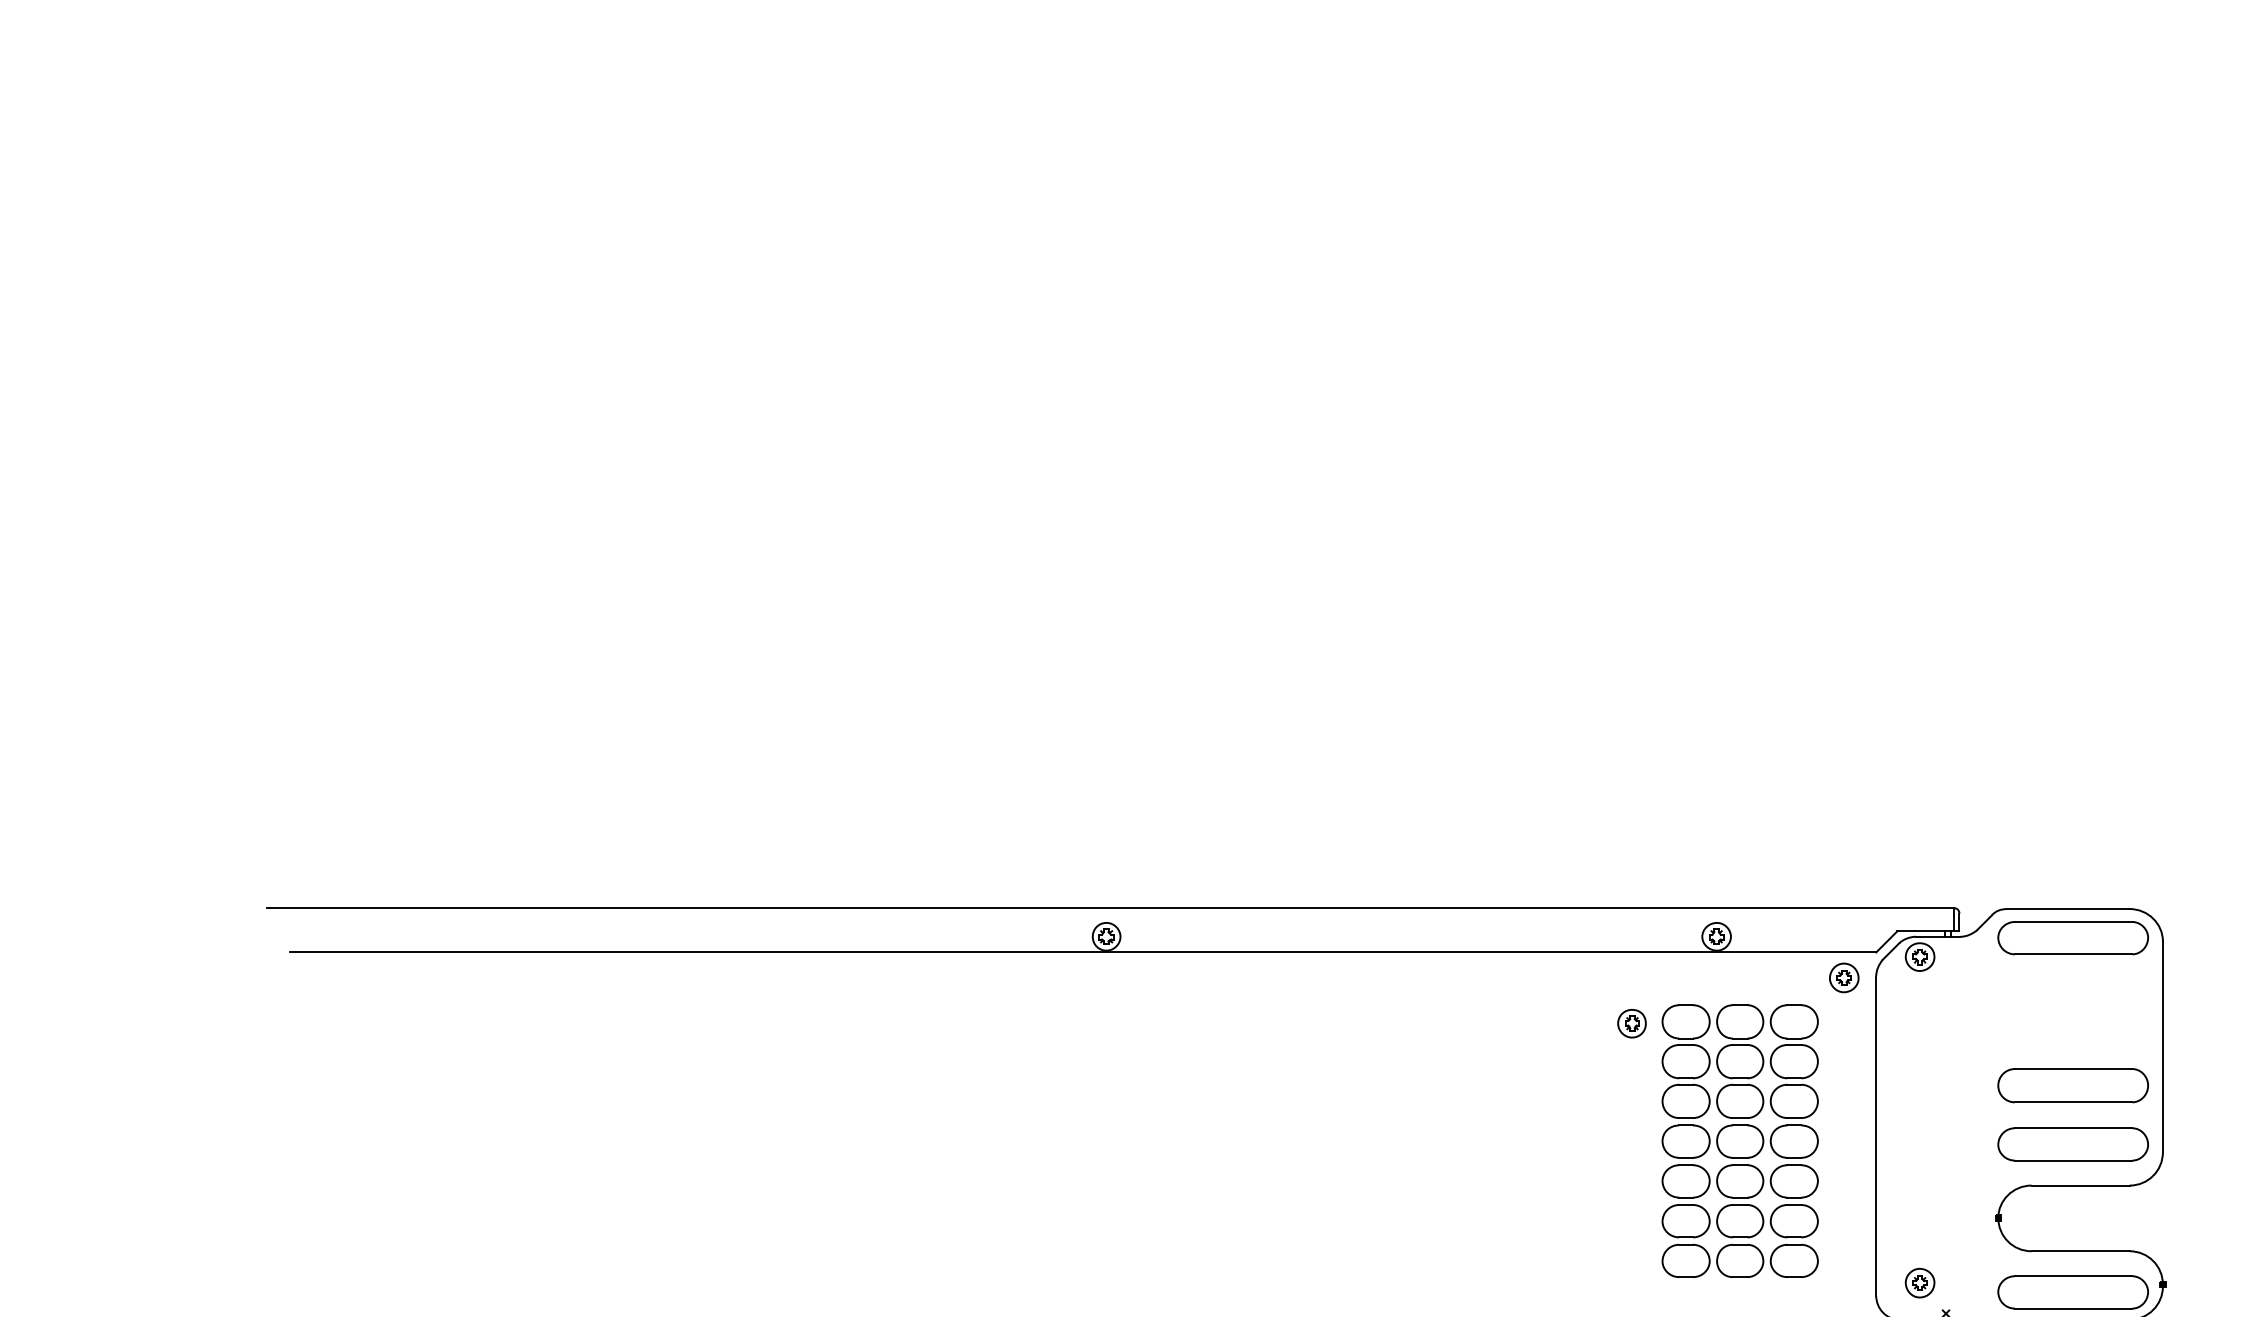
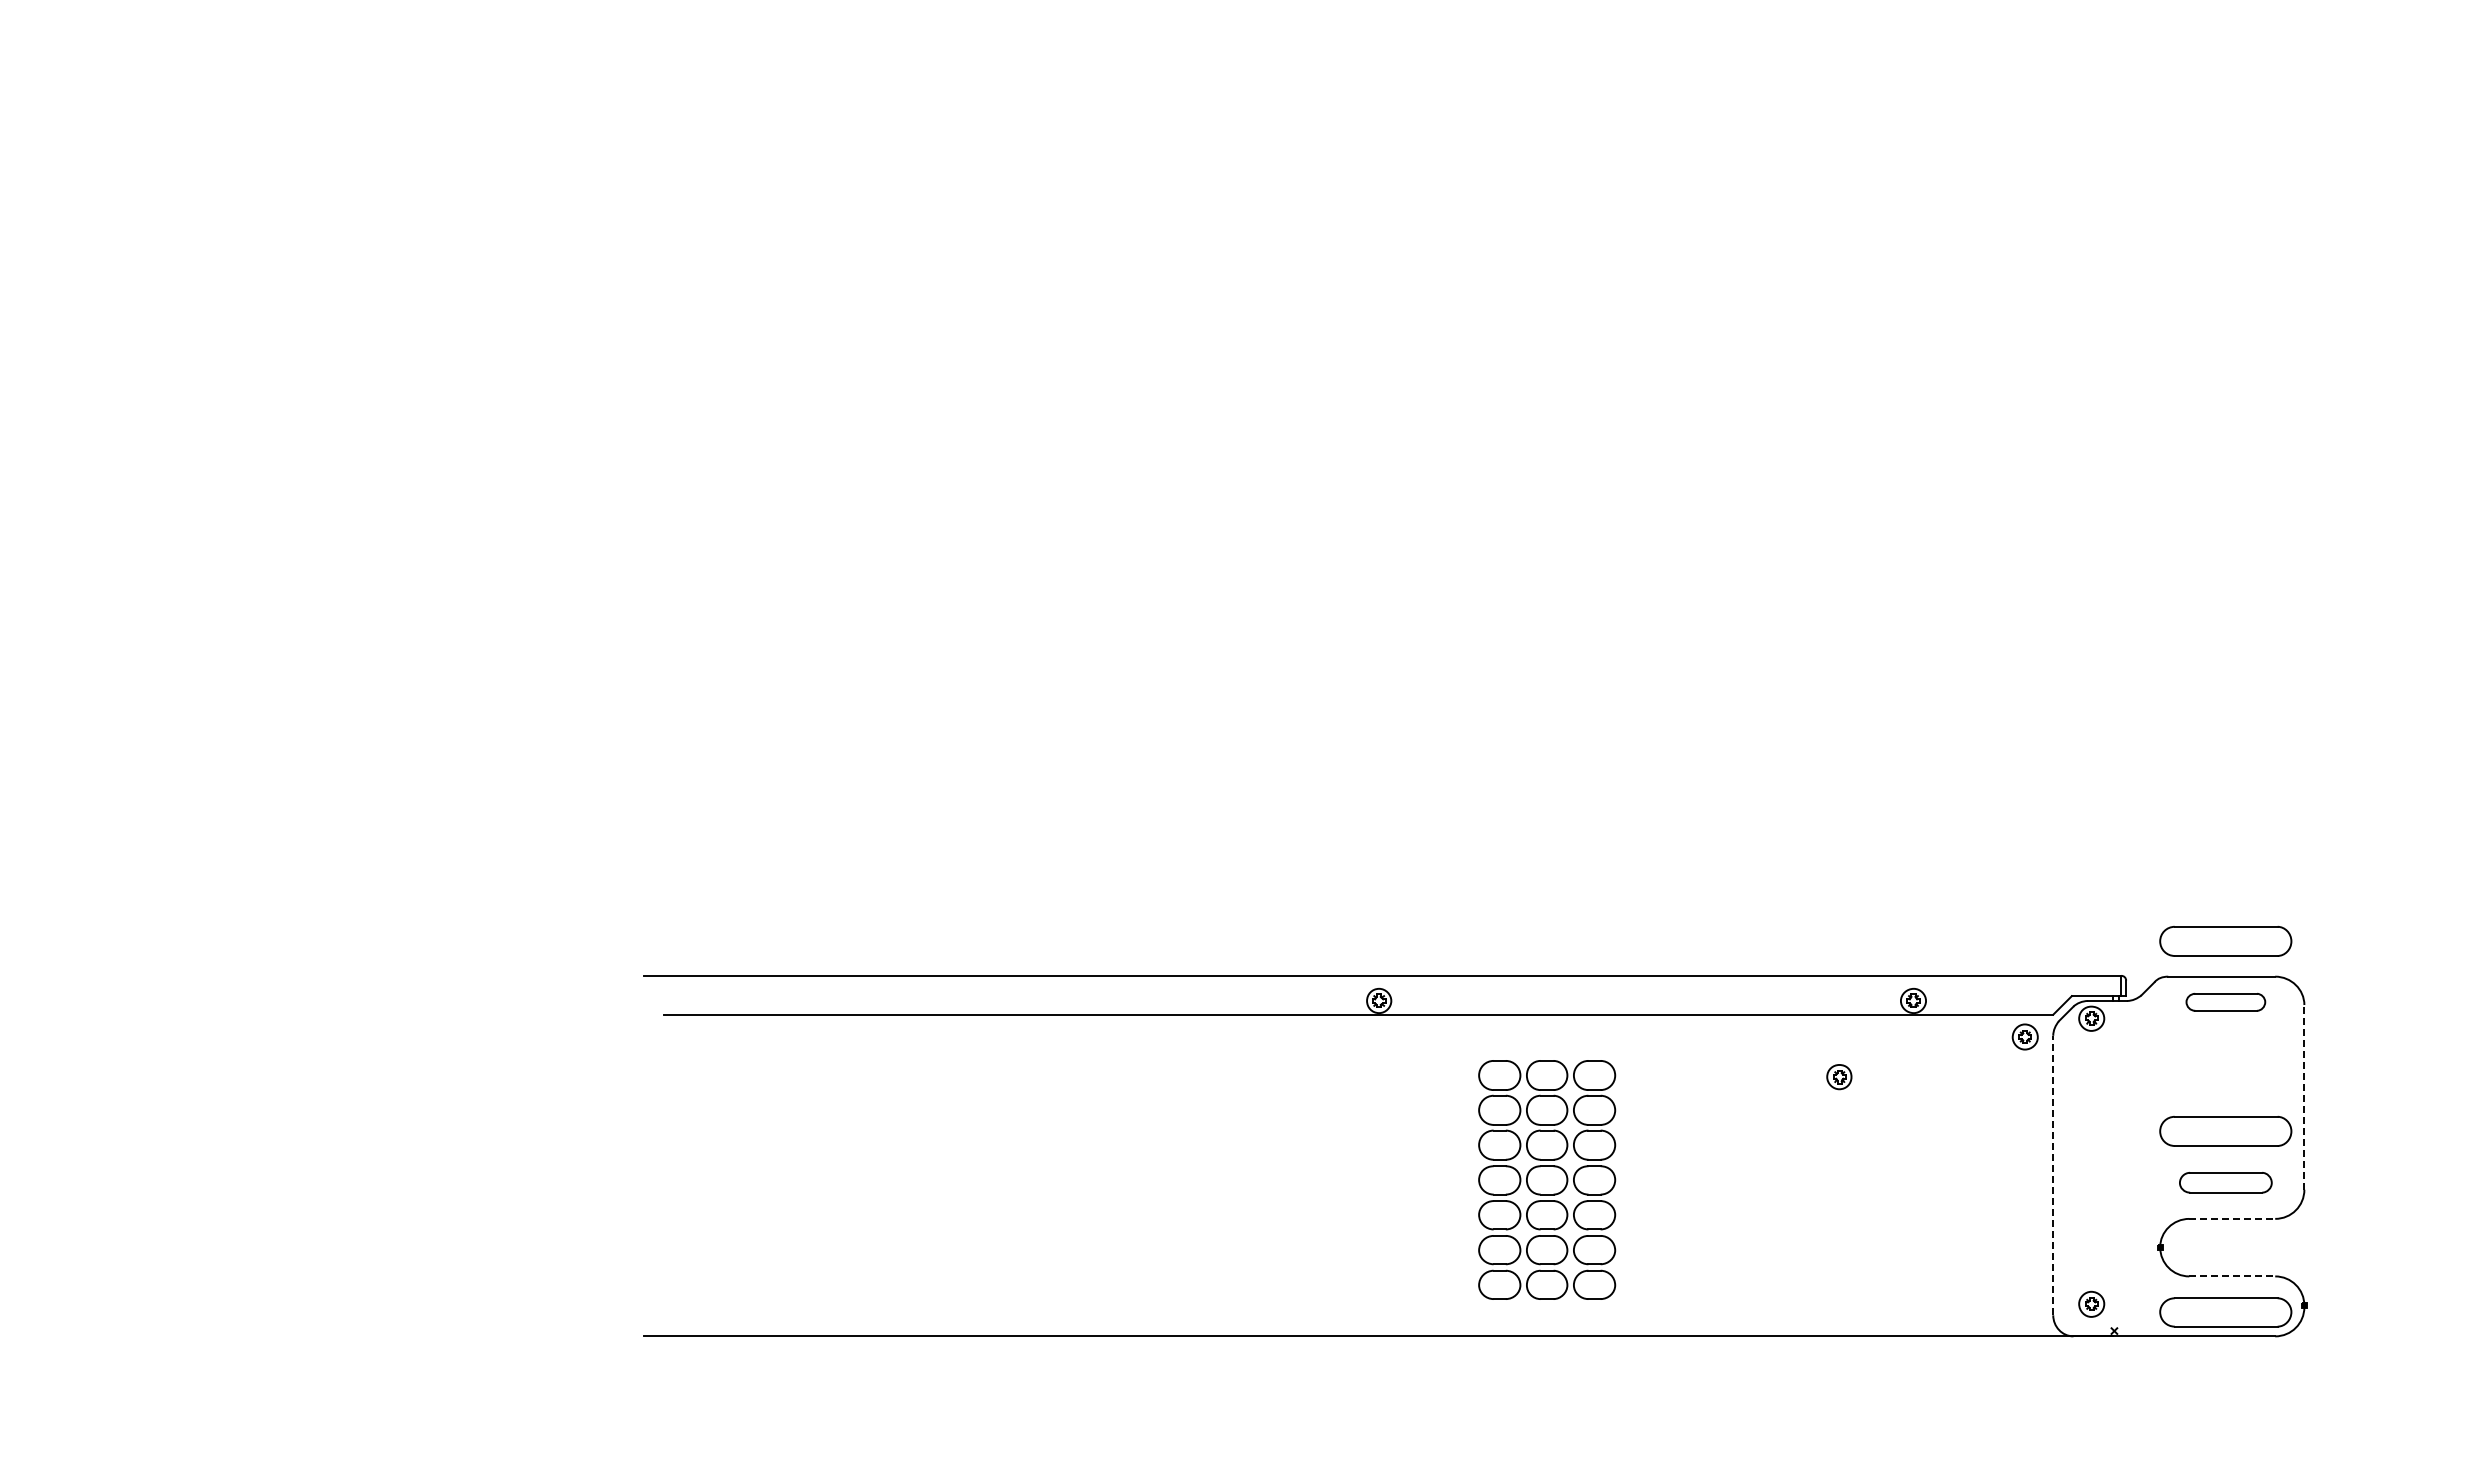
part: (2072, 868) -> (2225, 941), added
part: (2072, 938) -> (2225, 1002), size x0.6
line: (2163, 1045) -> (2304, 1096), solid -> dashed
line: (1876, 1136) -> (2053, 1175), solid -> dashed
part: (1740, 1140) -> (1547, 1179), moved
part: (2072, 1144) -> (2225, 1182), size x0.7
line: (2080, 1185) -> (2232, 1218), solid -> dashed
line: (2080, 1251) -> (2232, 1276), solid -> dashed

